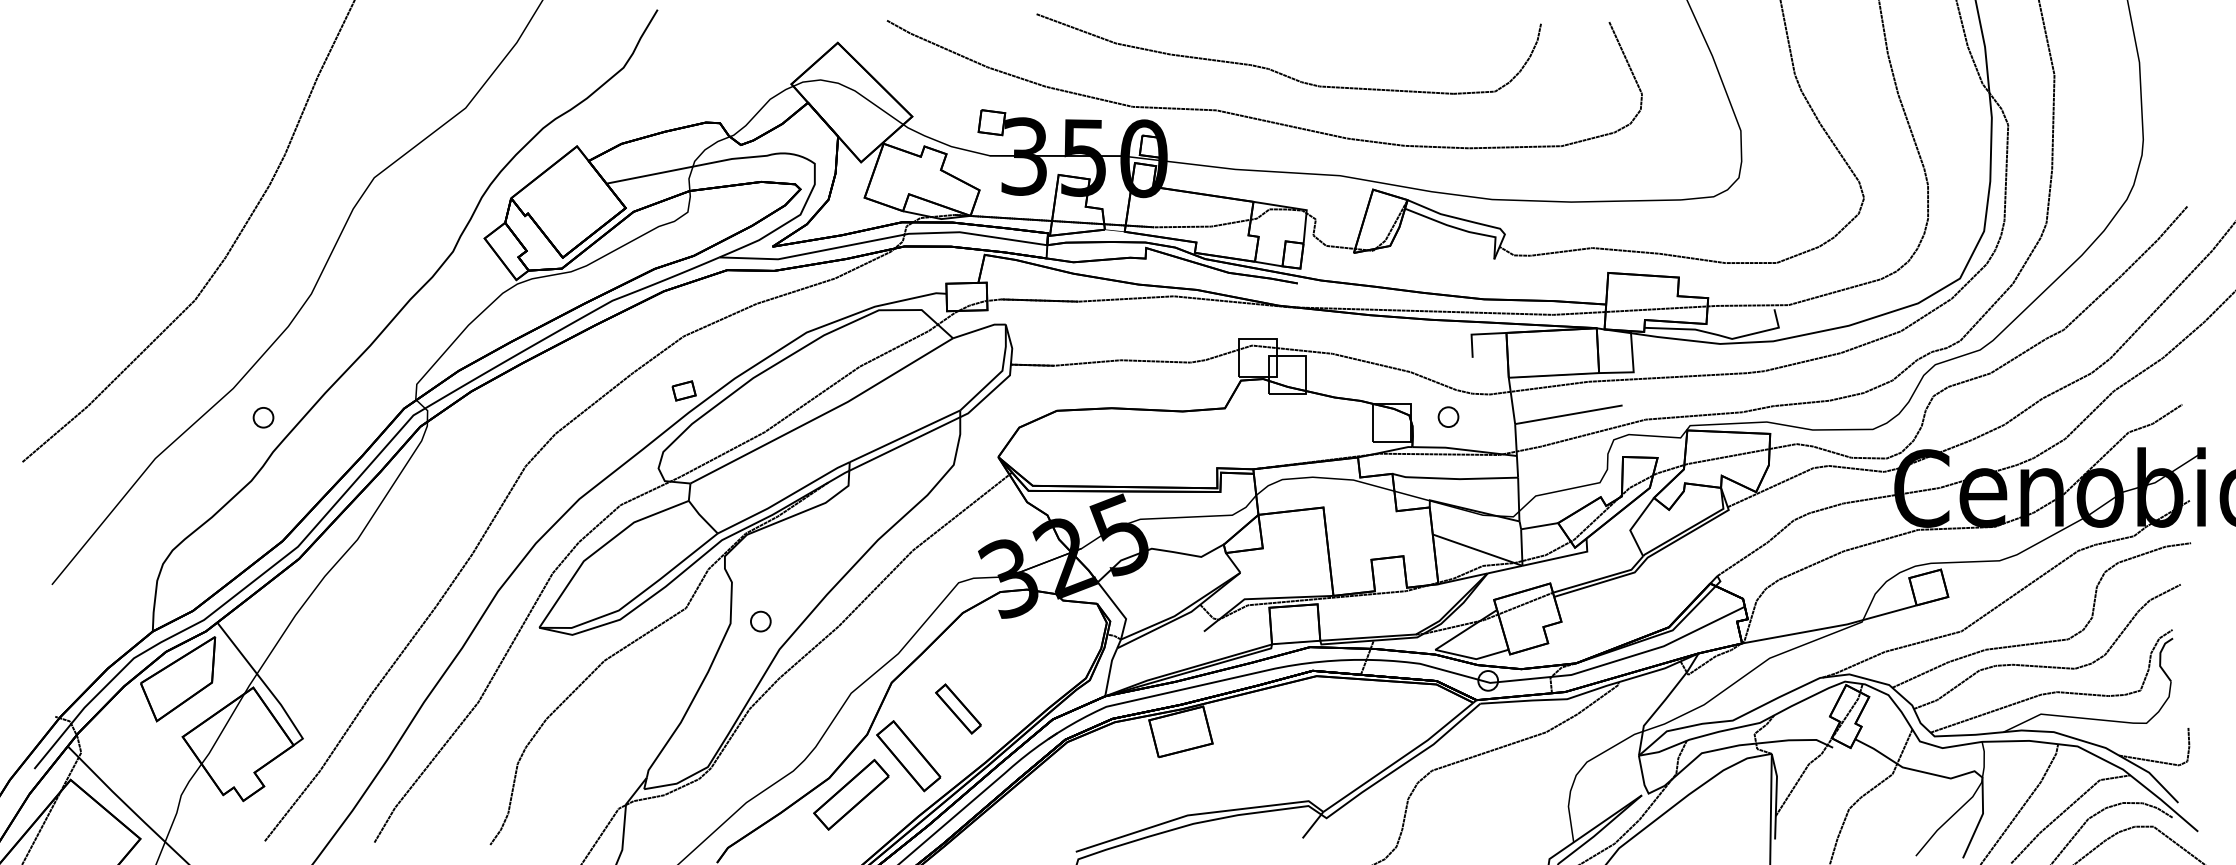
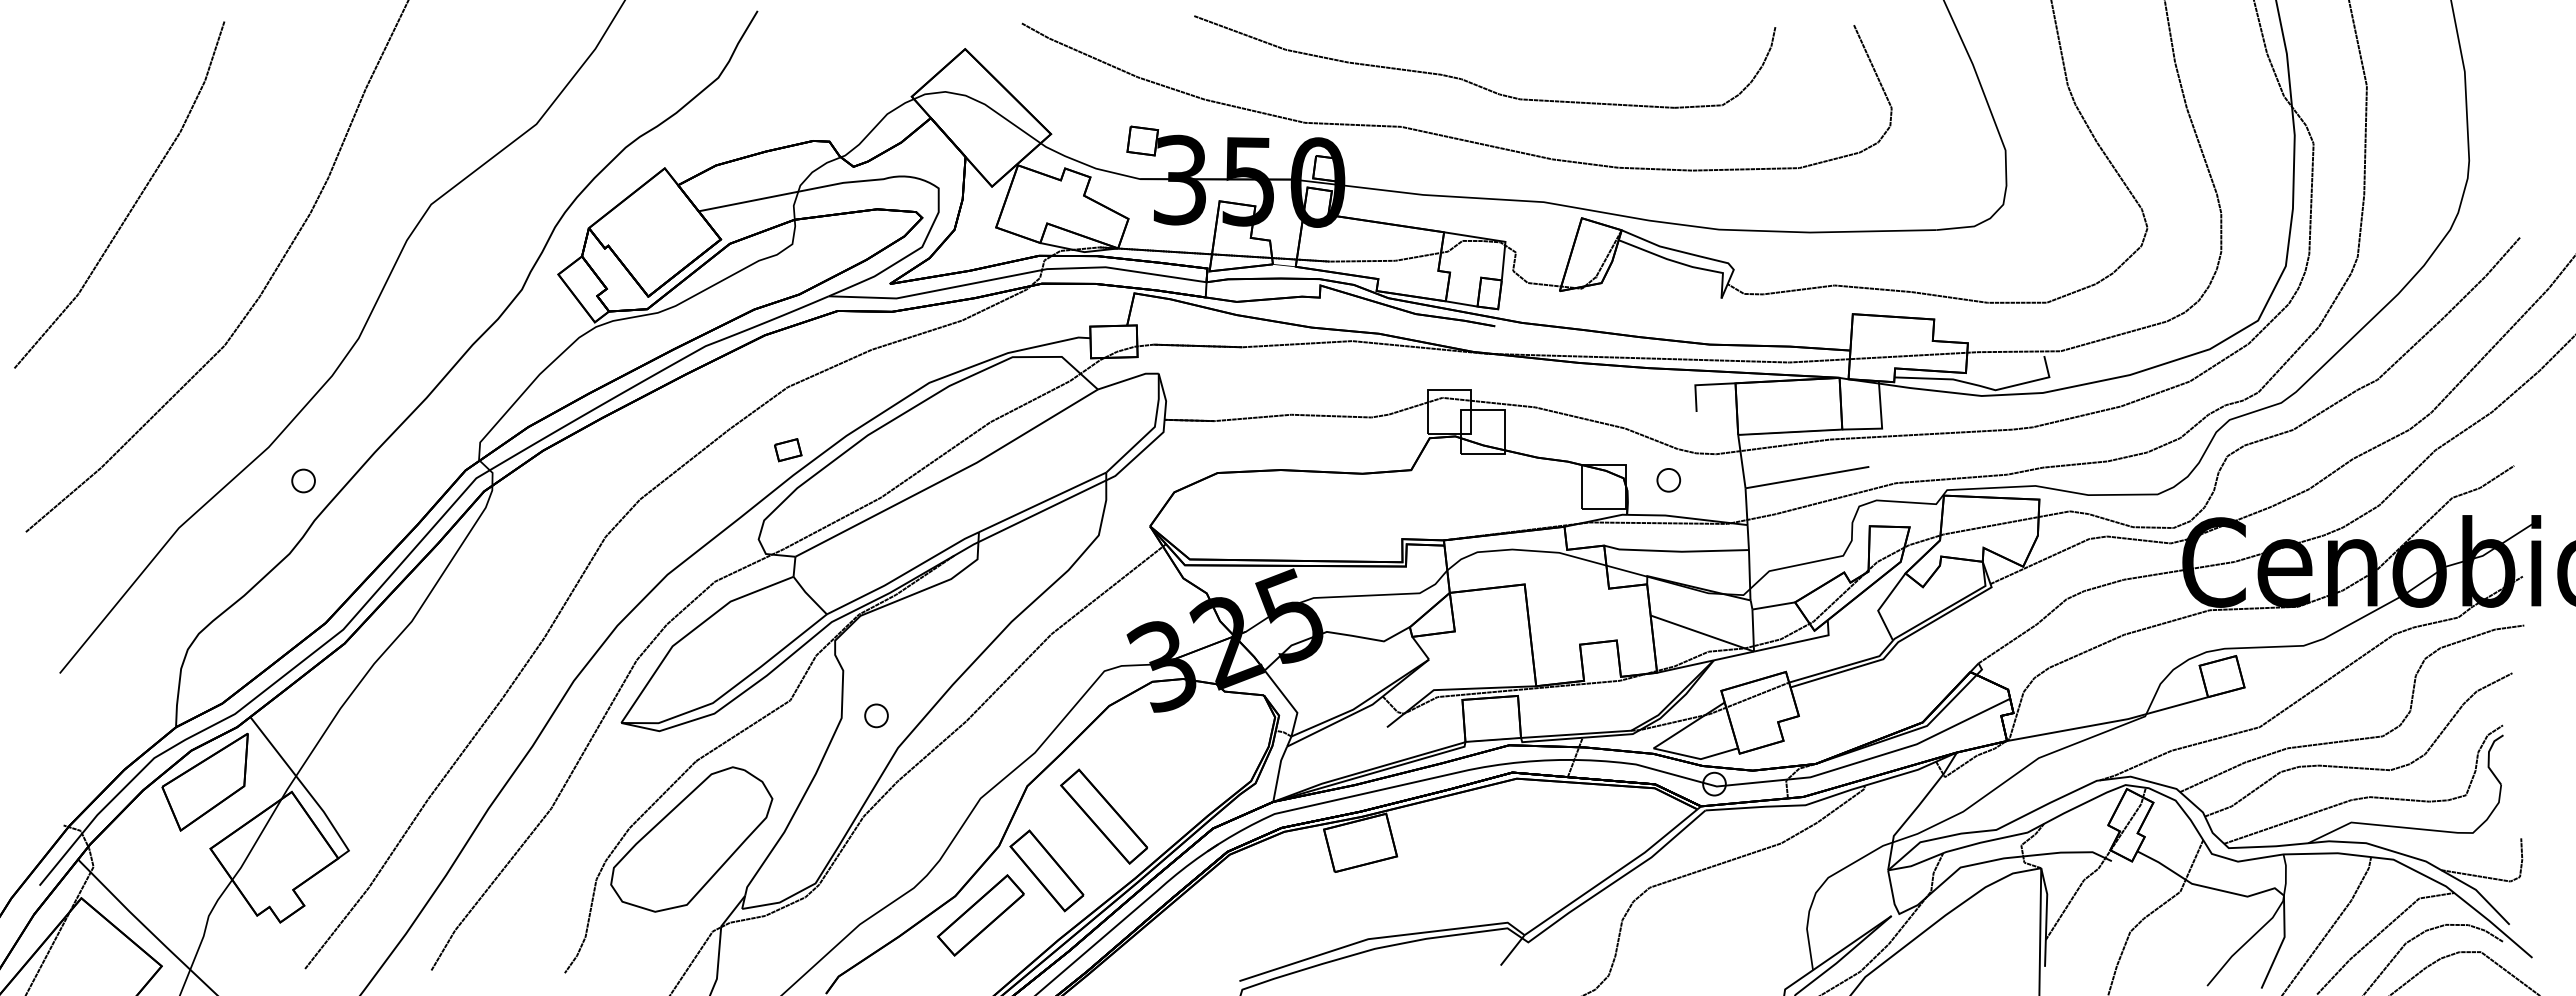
line: (115, 177) -> (133, 204), added
part: (958, 708) -> (1104, 816), size x1.67
part: (600, 728) -> (691, 839), added

